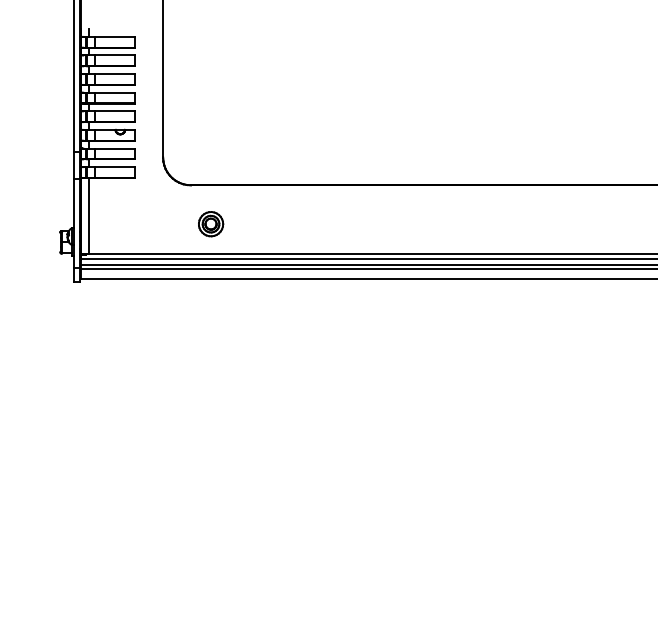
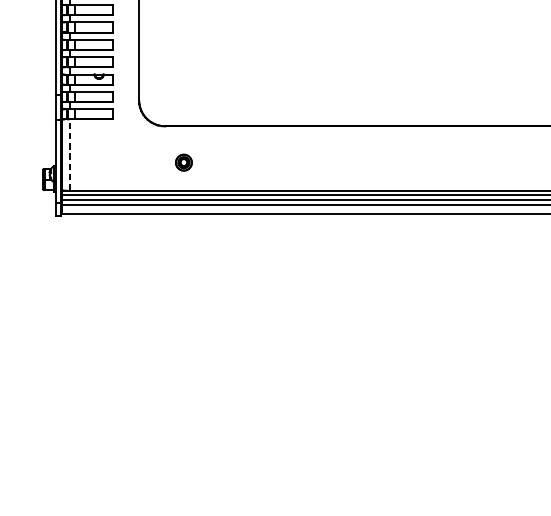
line: (89, 215) -> (70, 154), solid -> dashed
part: (211, 224) -> (184, 162), size x0.7

